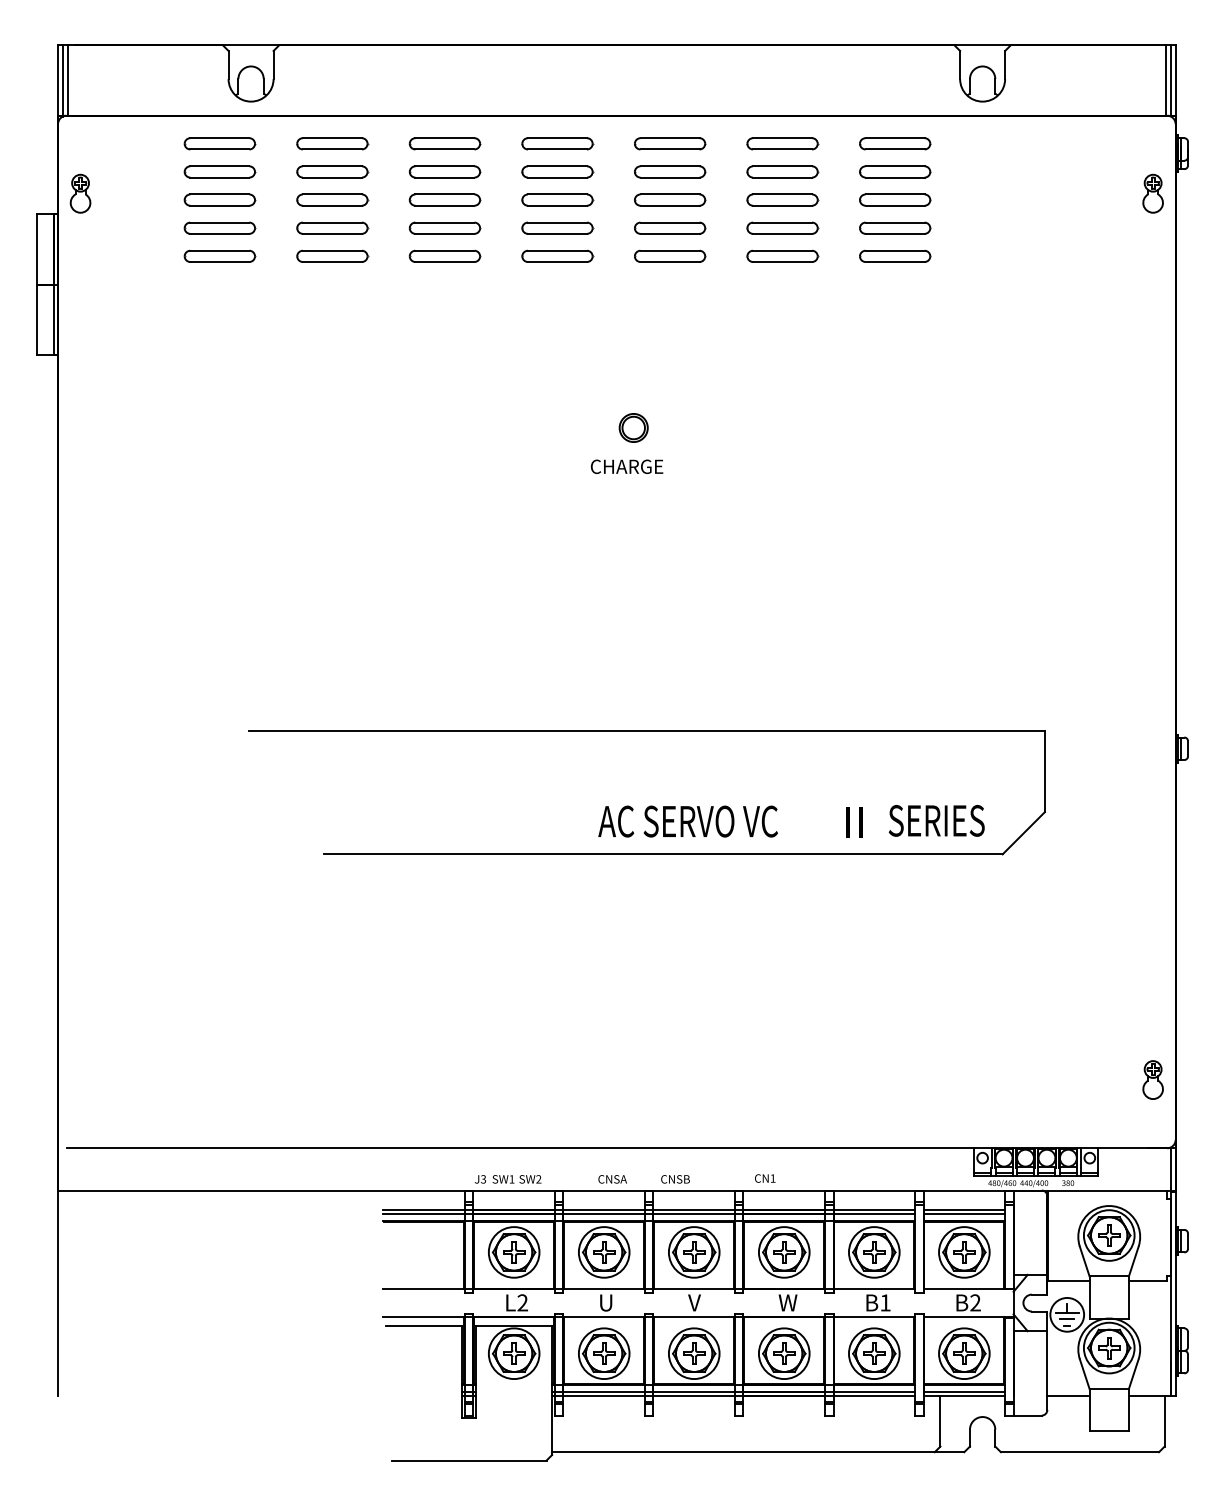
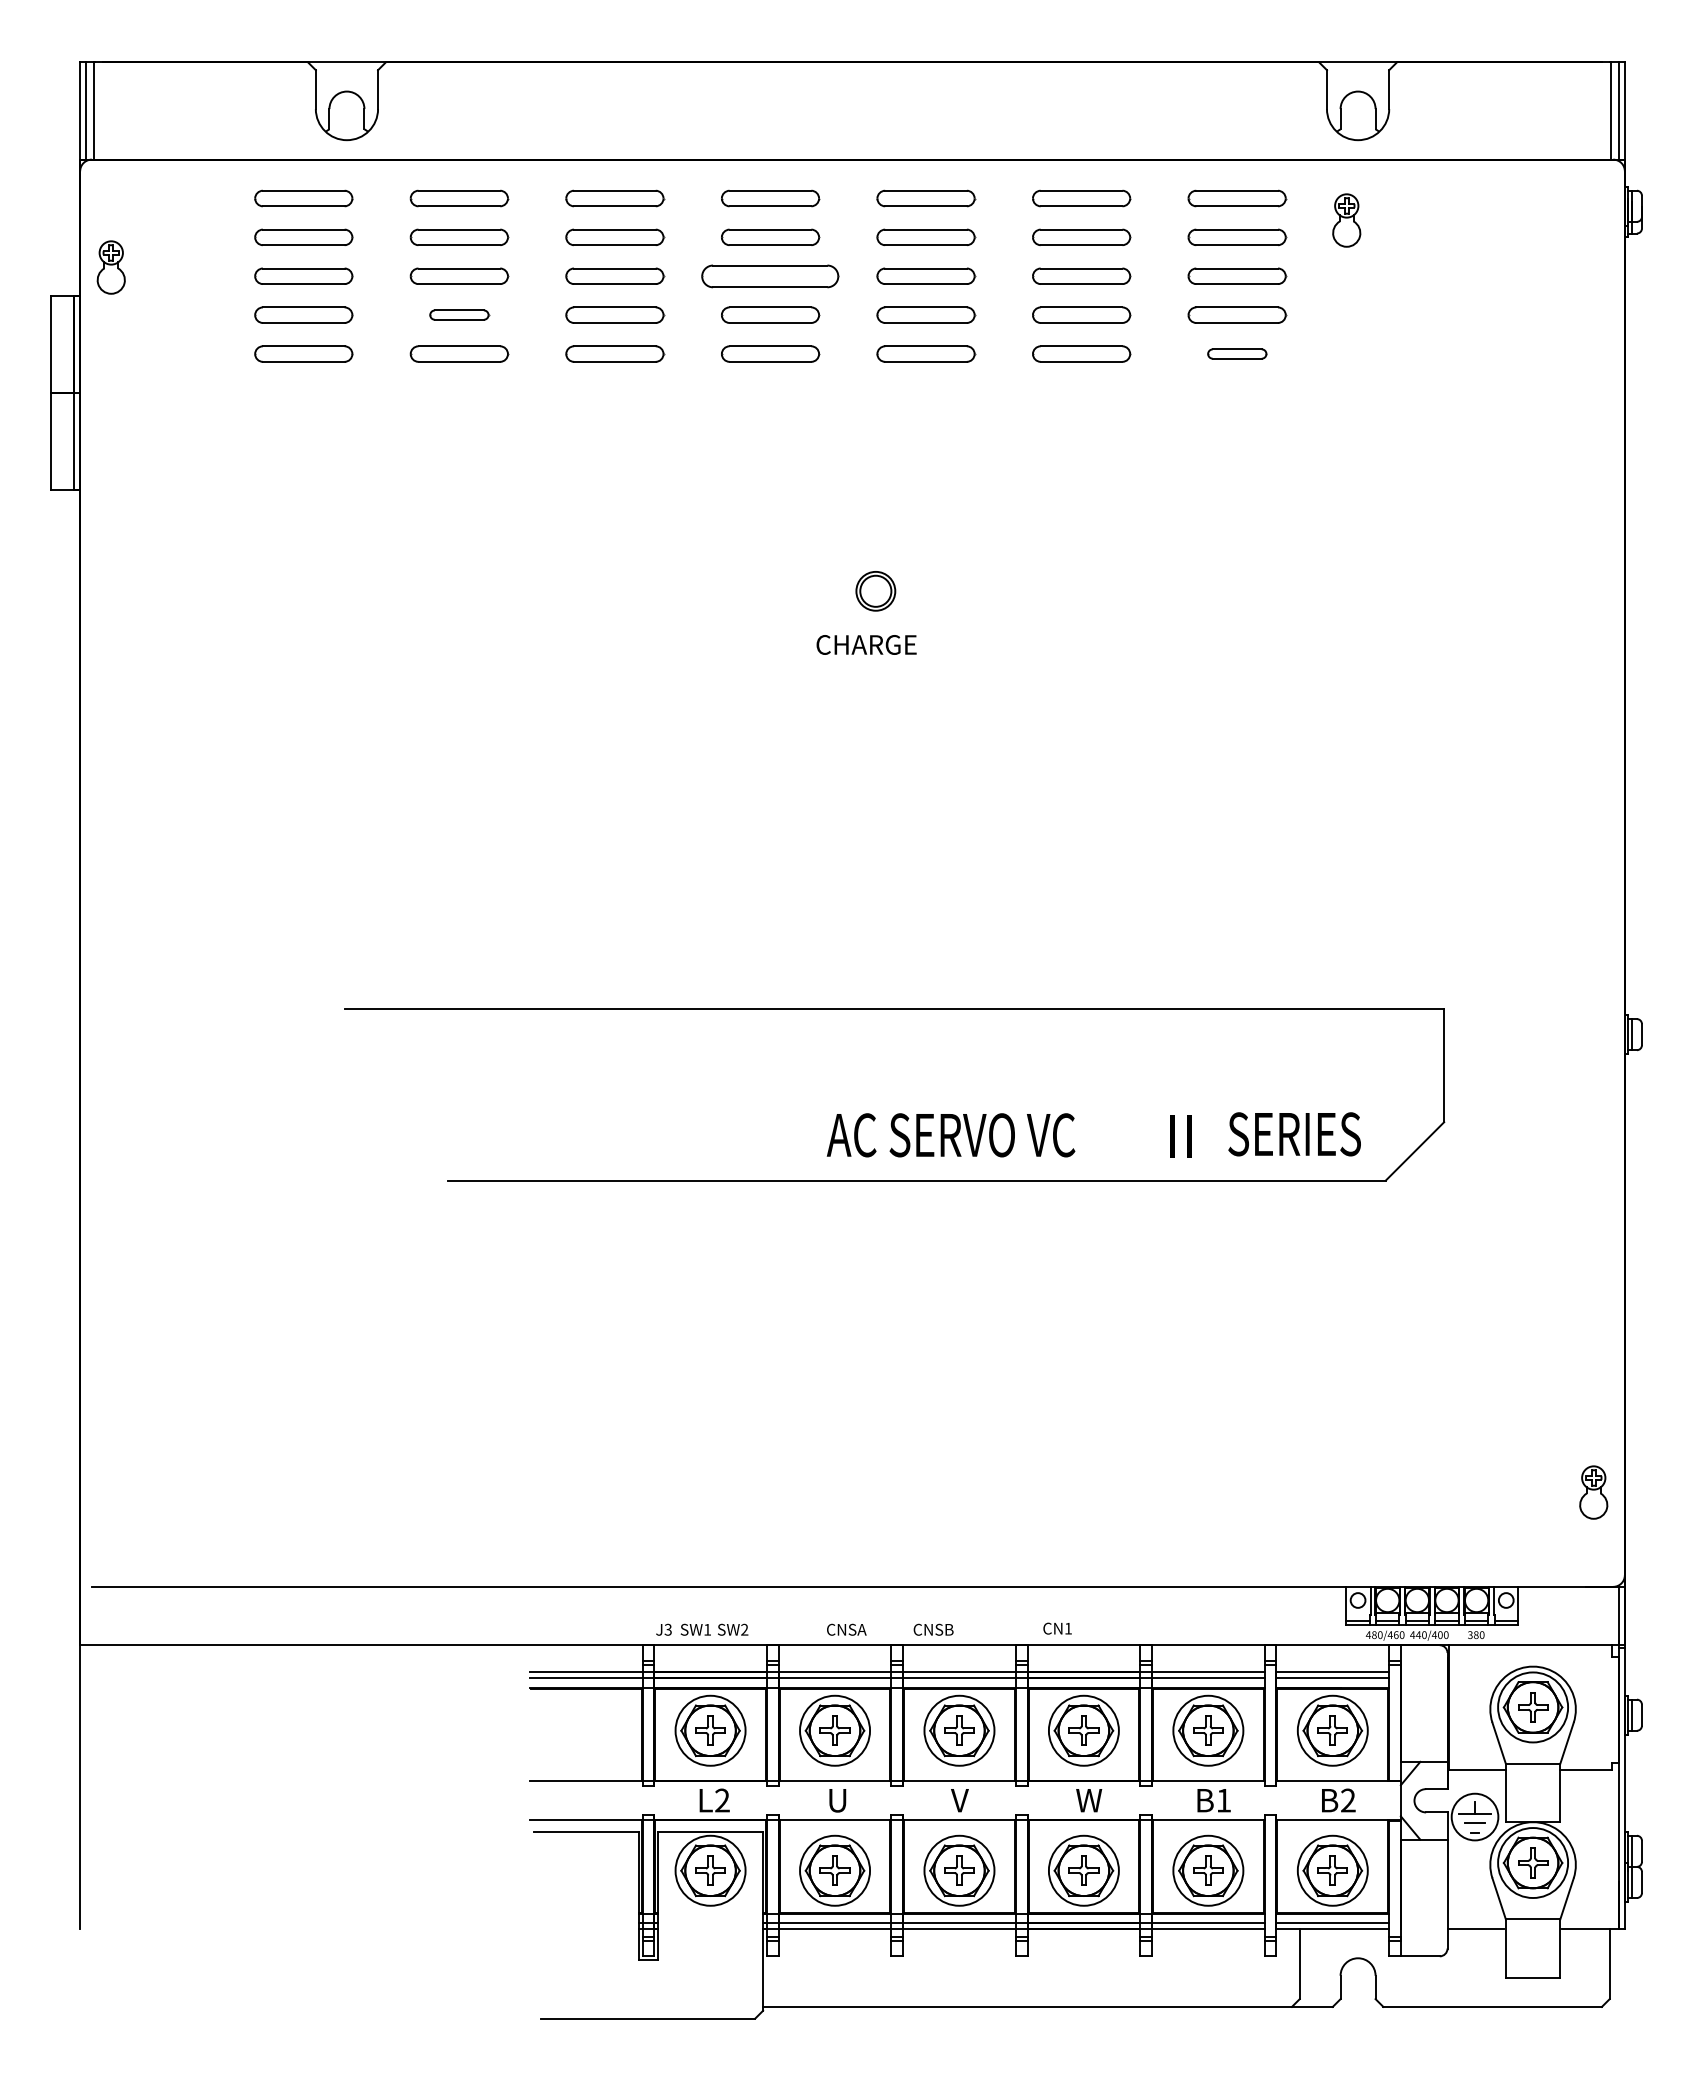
part: (1152, 193) -> (1346, 220), moved
part: (557, 199) -> (770, 275), size x1.4
part: (332, 227) -> (459, 314), size x0.6
part: (895, 255) -> (1237, 353), size x0.6

